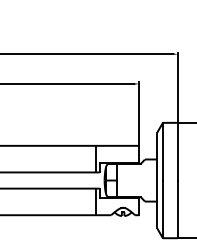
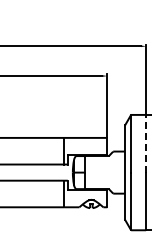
line: (177, 151) -> (145, 143), solid -> dashed

